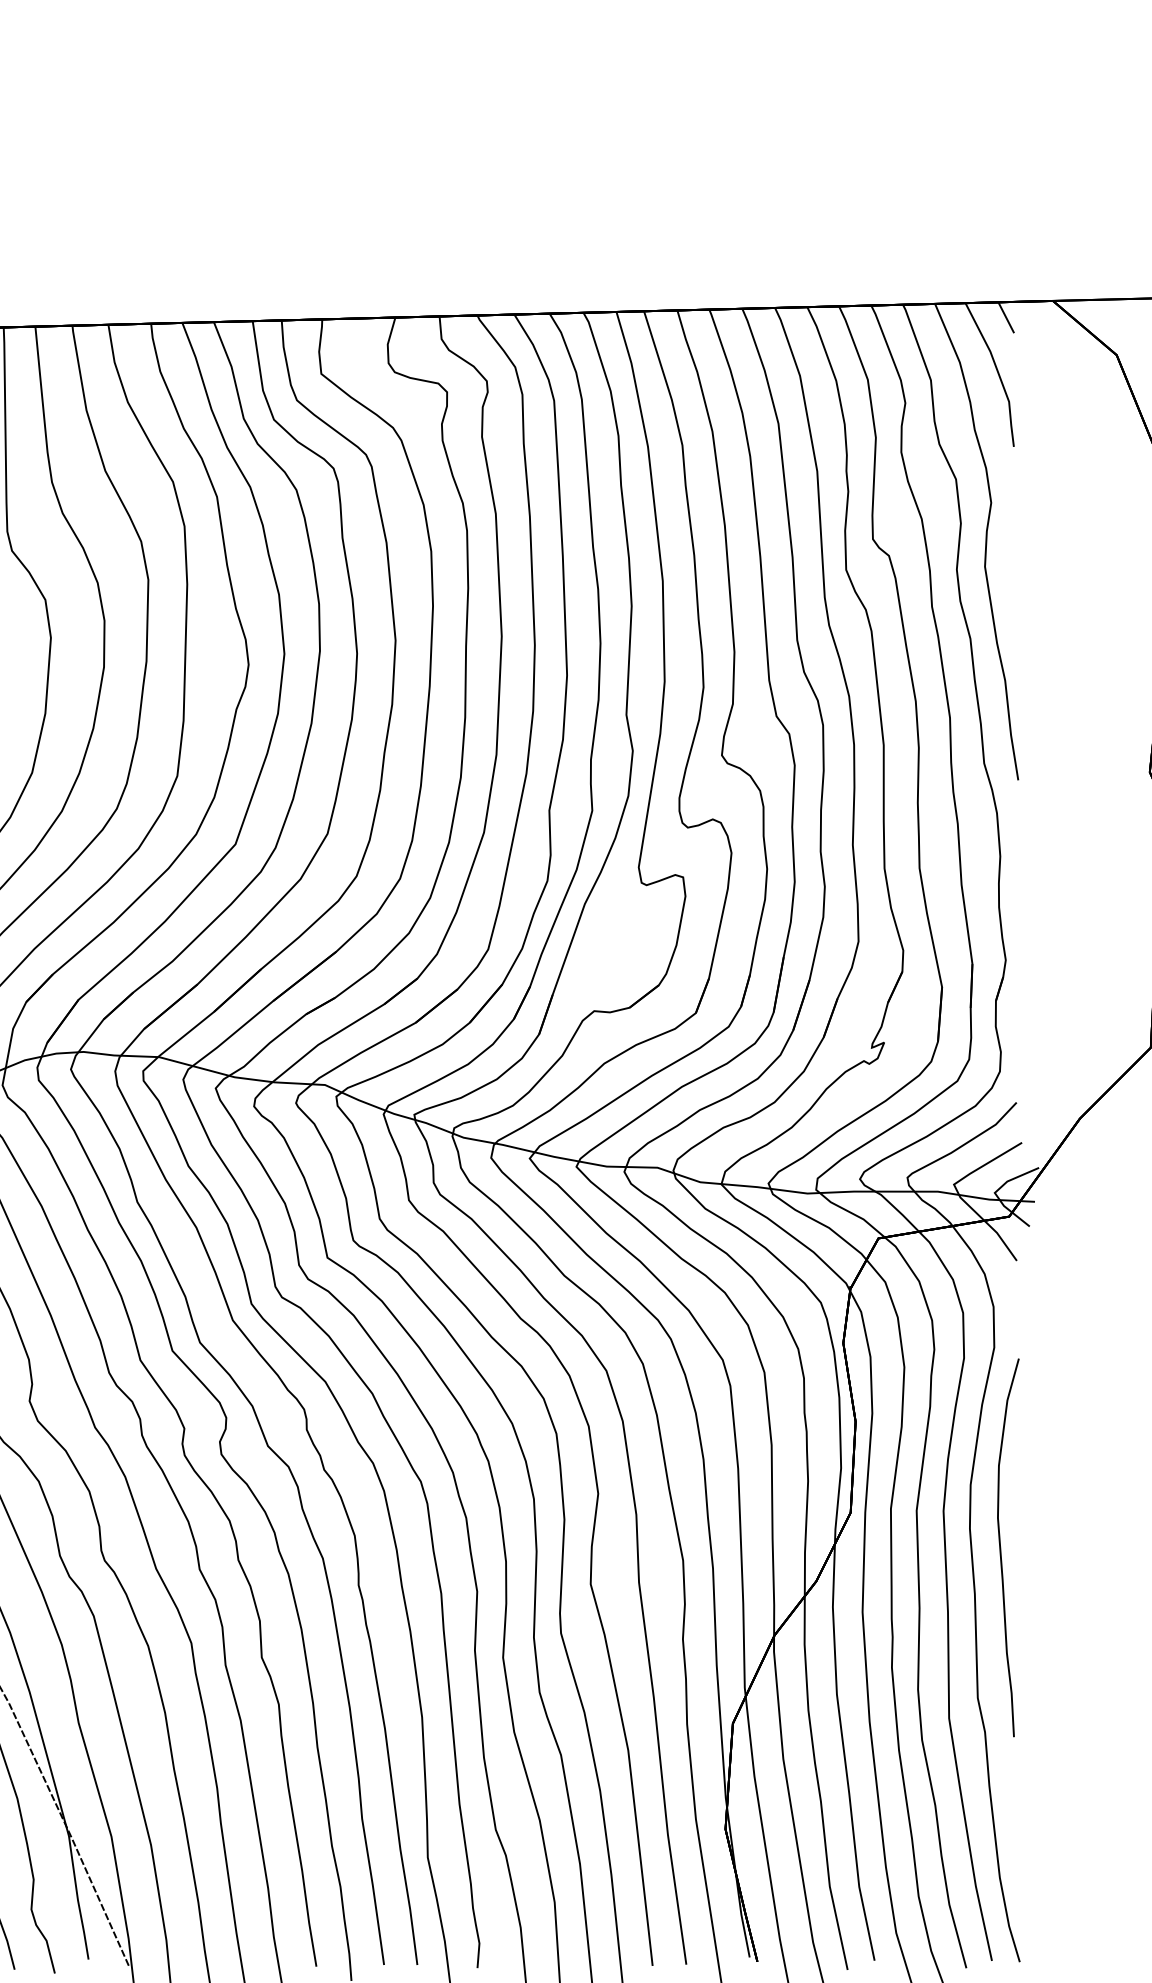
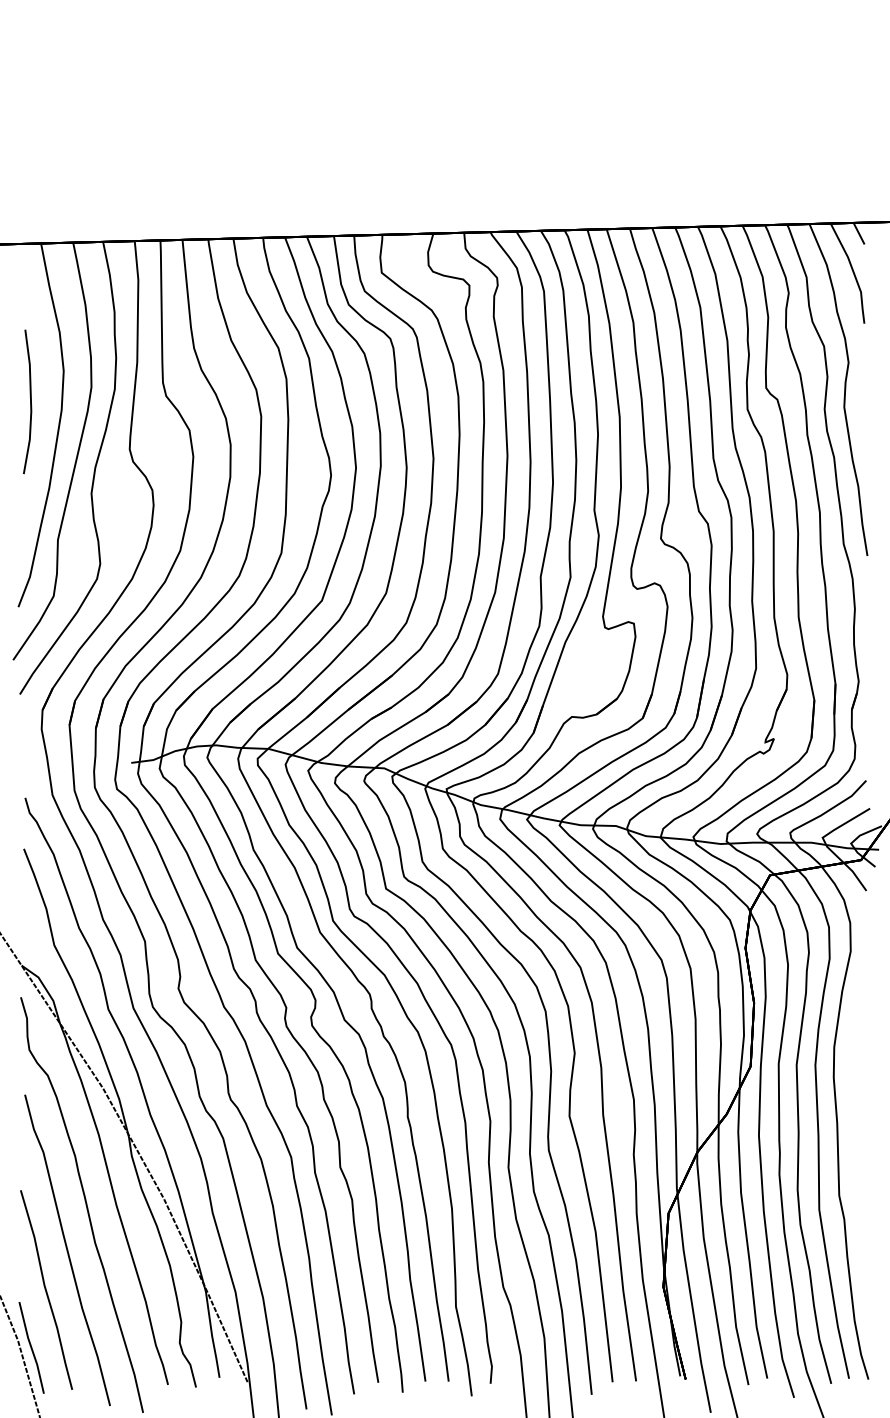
curve: (1001, 1547) -> (855, 1090), removed

